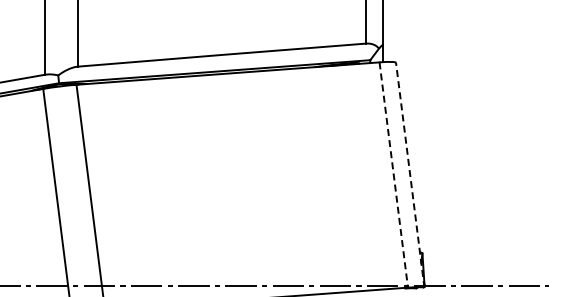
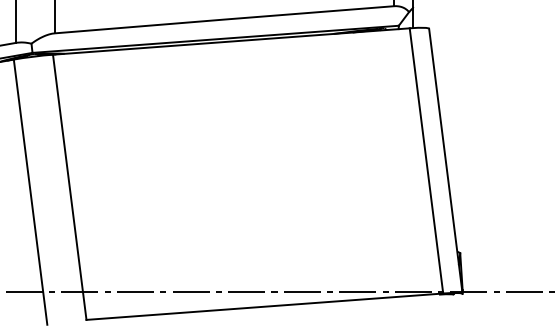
line: (393, 175) -> (426, 161), dashed -> solid
line: (410, 175) -> (446, 161), dashed -> solid

